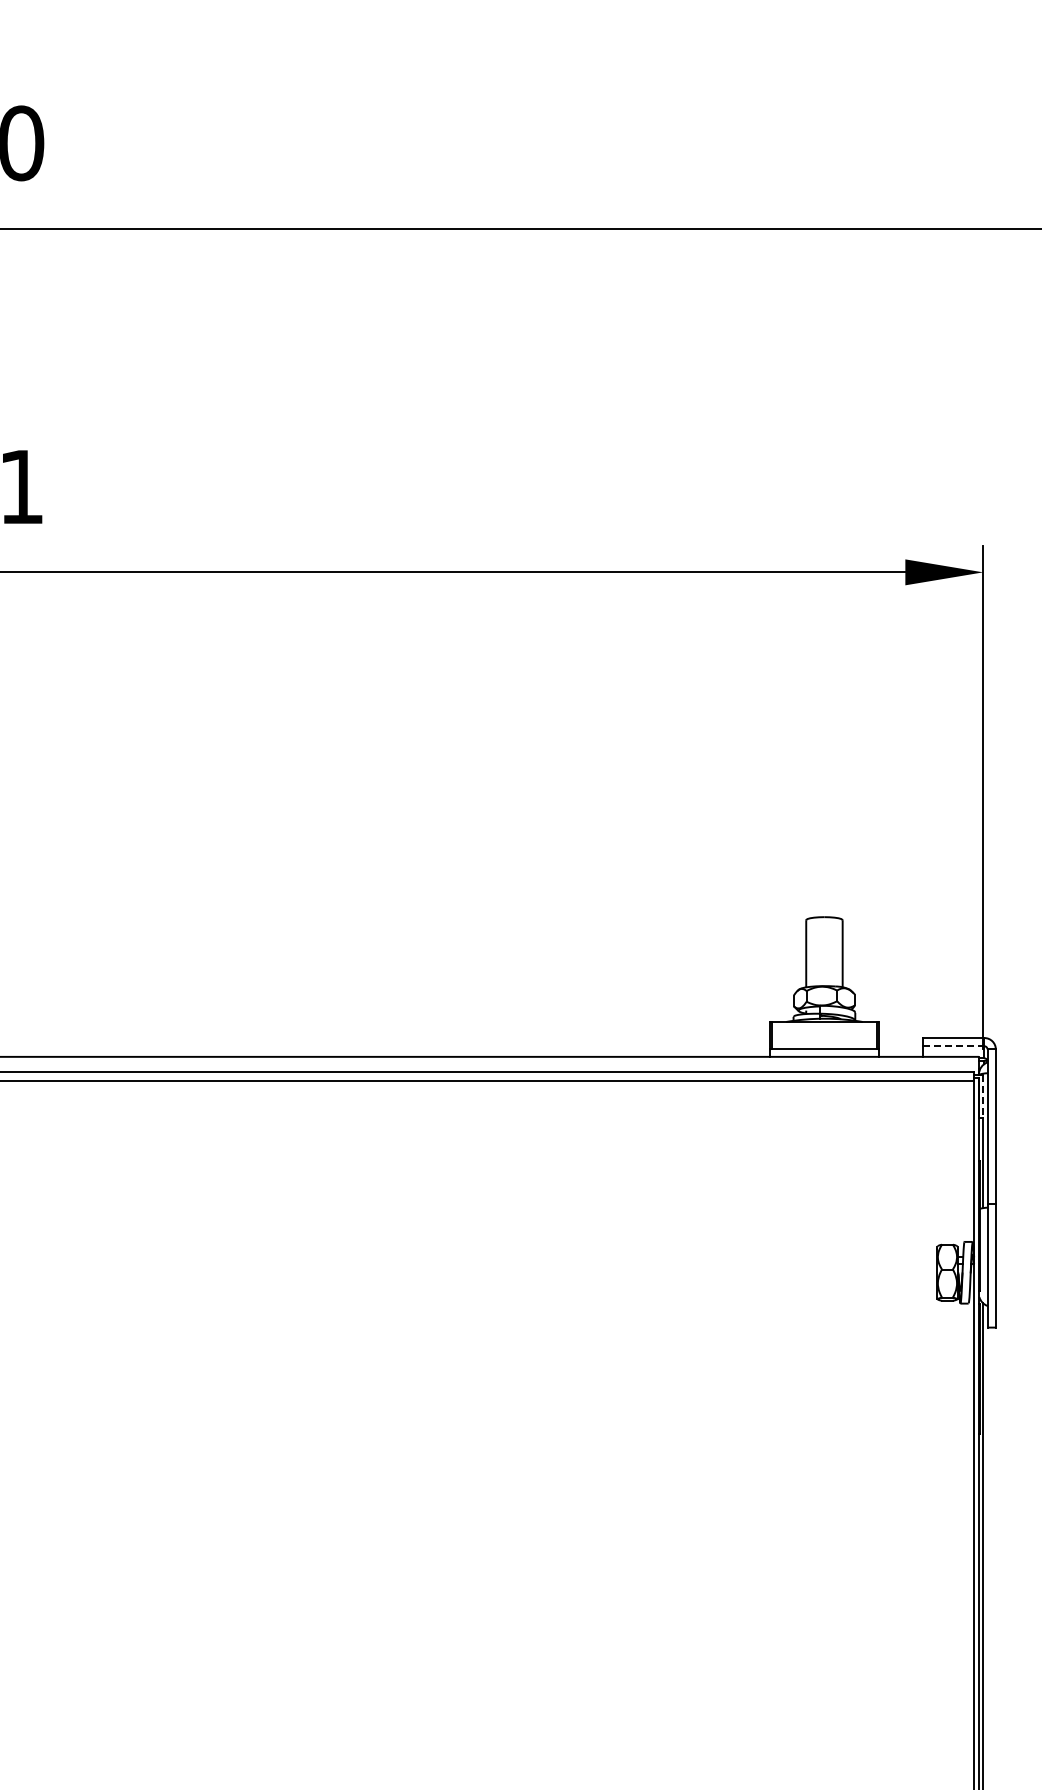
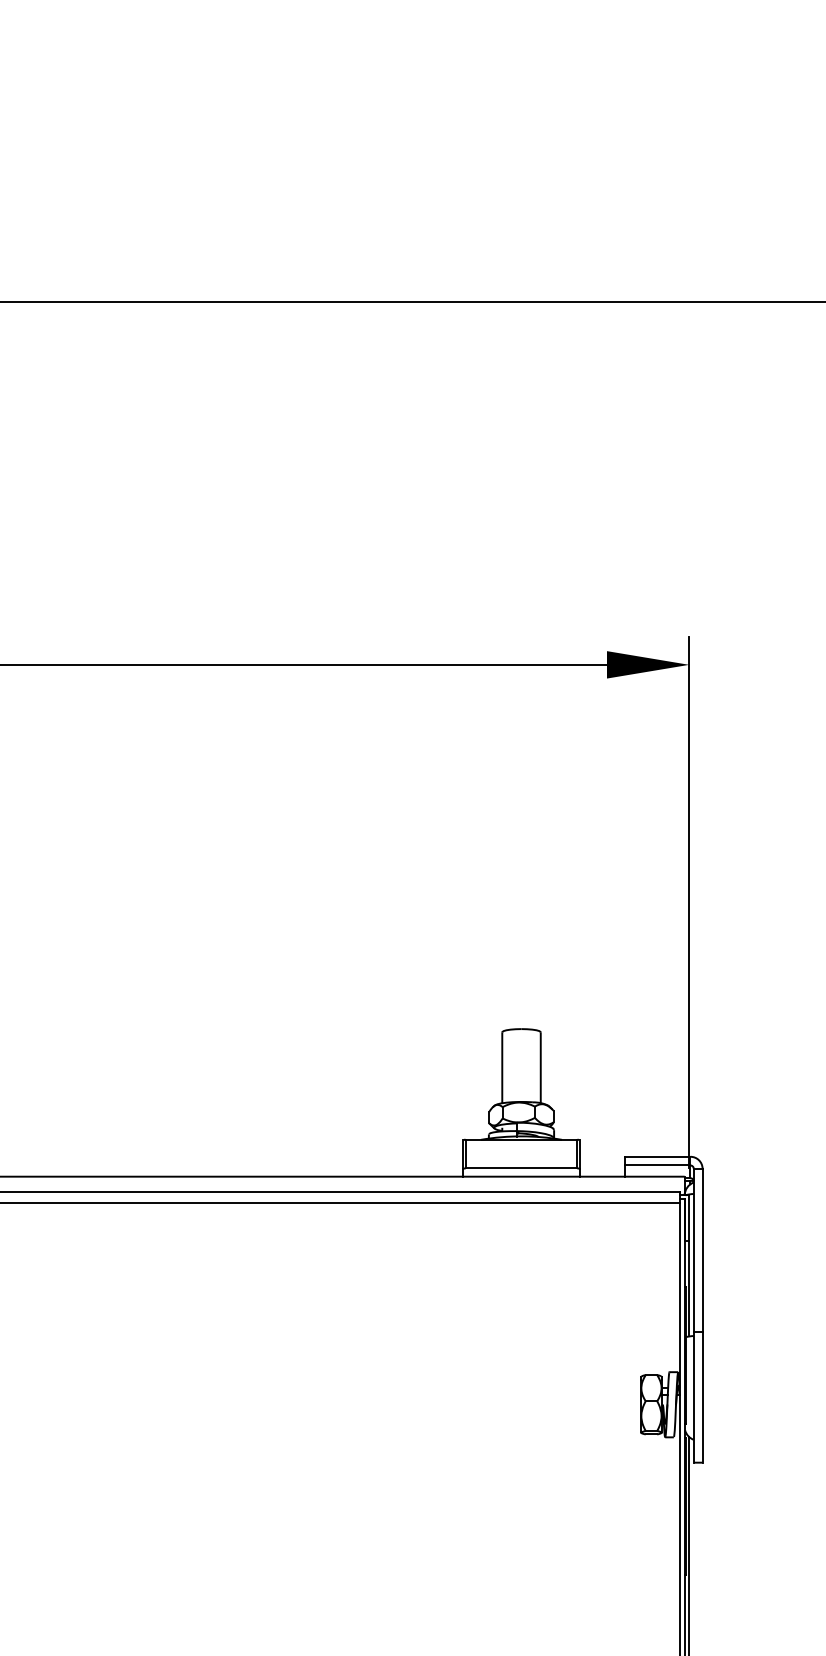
line: (953, 1046) -> (657, 1165), dashed -> solid
line: (983, 1096) -> (689, 1218), dashed -> solid

